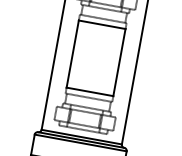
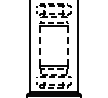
line: (73, 53) -> (40, 45), solid -> dashed
line: (119, 62) -> (67, 45), solid -> dashed

